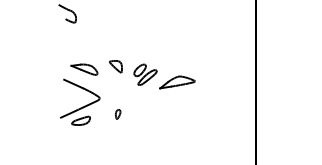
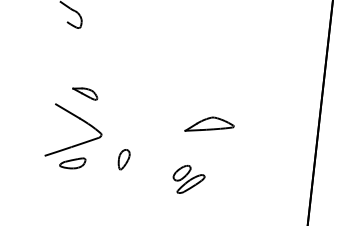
part: (115, 66) -> (127, 94), removed
part: (84, 69) -> (85, 93), size x0.7
part: (145, 74) -> (188, 179), moved
part: (118, 114) -> (124, 159), size x1.6

